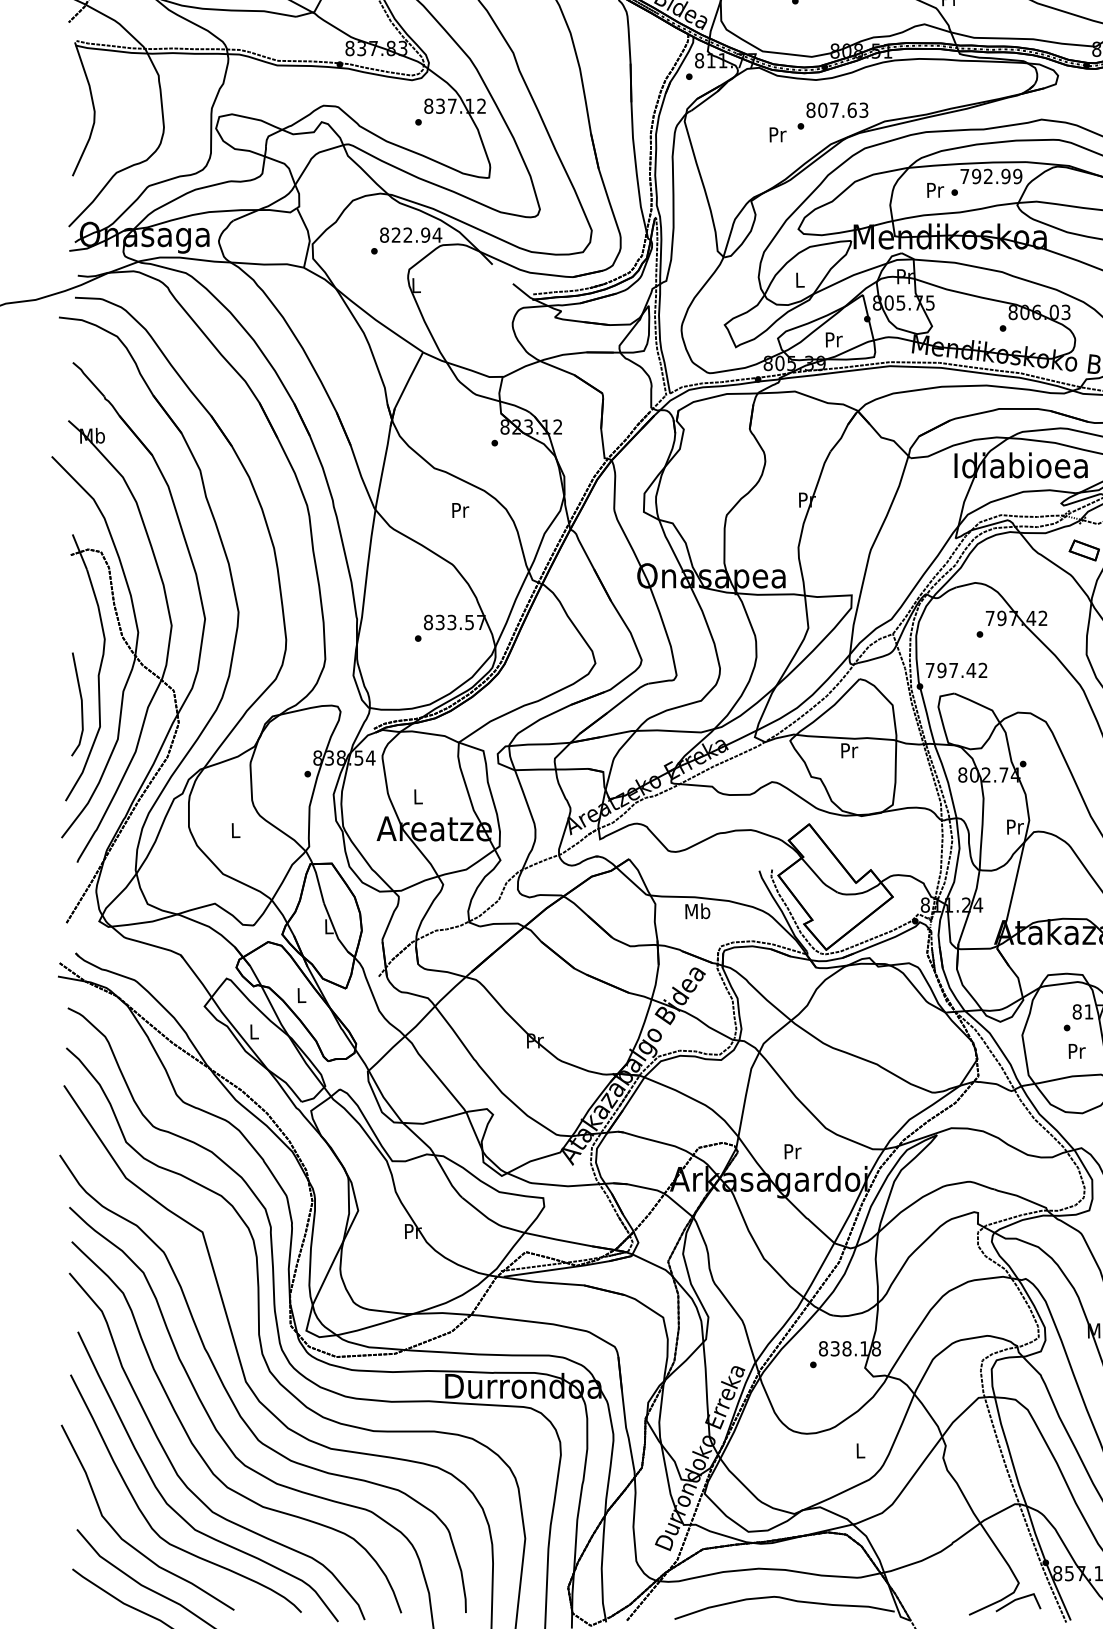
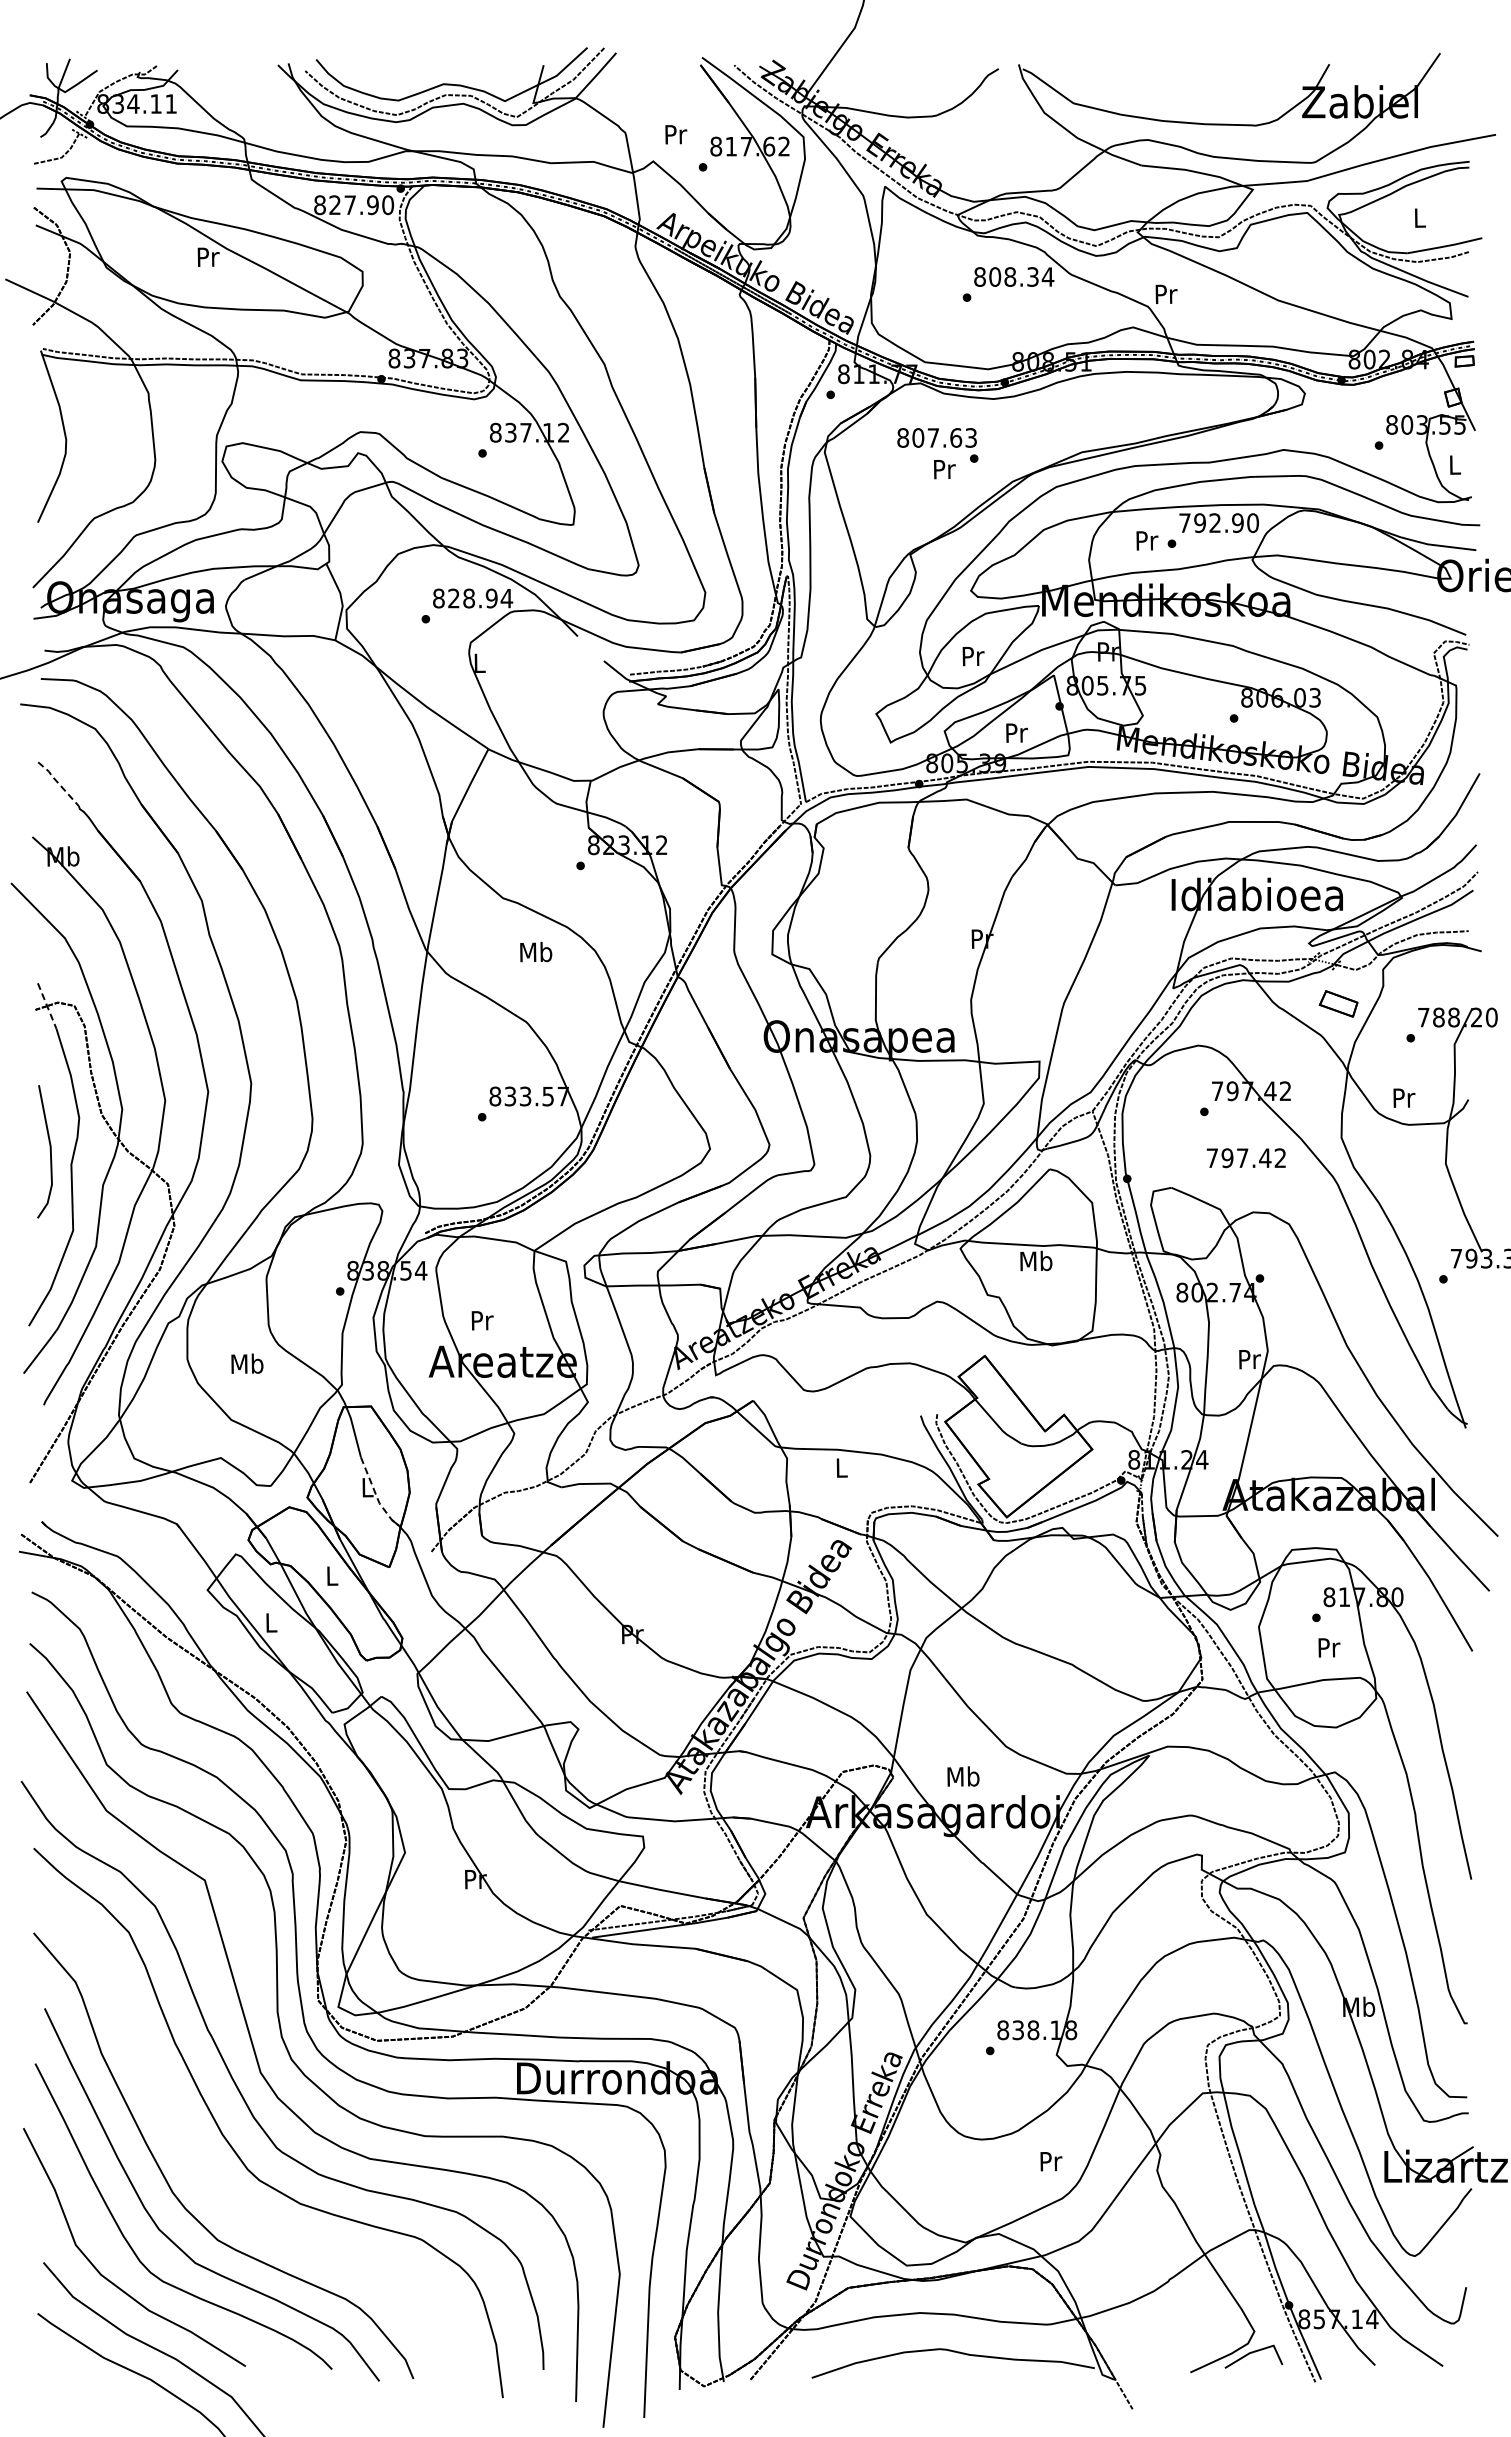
text: (836, 109) -> (936, 437), moved
text: (1017, 176) -> (1252, 523), 792.99 -> 792.90
text: (408, 235) -> (469, 598), 822.94 -> 828.94
text: (800, 280) -> (973, 656), L -> Pr
line: (87, 378) -> (57, 782), solid -> dashed
text: (460, 509) -> (536, 951), Pr -> Mb
line: (80, 552) -> (47, 1006), solid -> dashed
text: (955, 670) -> (1245, 1158), moved
line: (80, 703) -> (49, 1150), moved
text: (849, 750) -> (1036, 1260), Pr -> Mb
text: (418, 796) -> (482, 1320), L -> Pr
text: (235, 830) -> (247, 1363), L -> Mb
text: (697, 911) -> (841, 1467), Mb -> L
line: (336, 933) -> (376, 1496), solid -> dashed
text: (792, 1151) -> (963, 1776), Pr -> Mb
text: (861, 1450) -> (1051, 2161), L -> Pr
curve: (199, 1453) -> (201, 2164), removed

